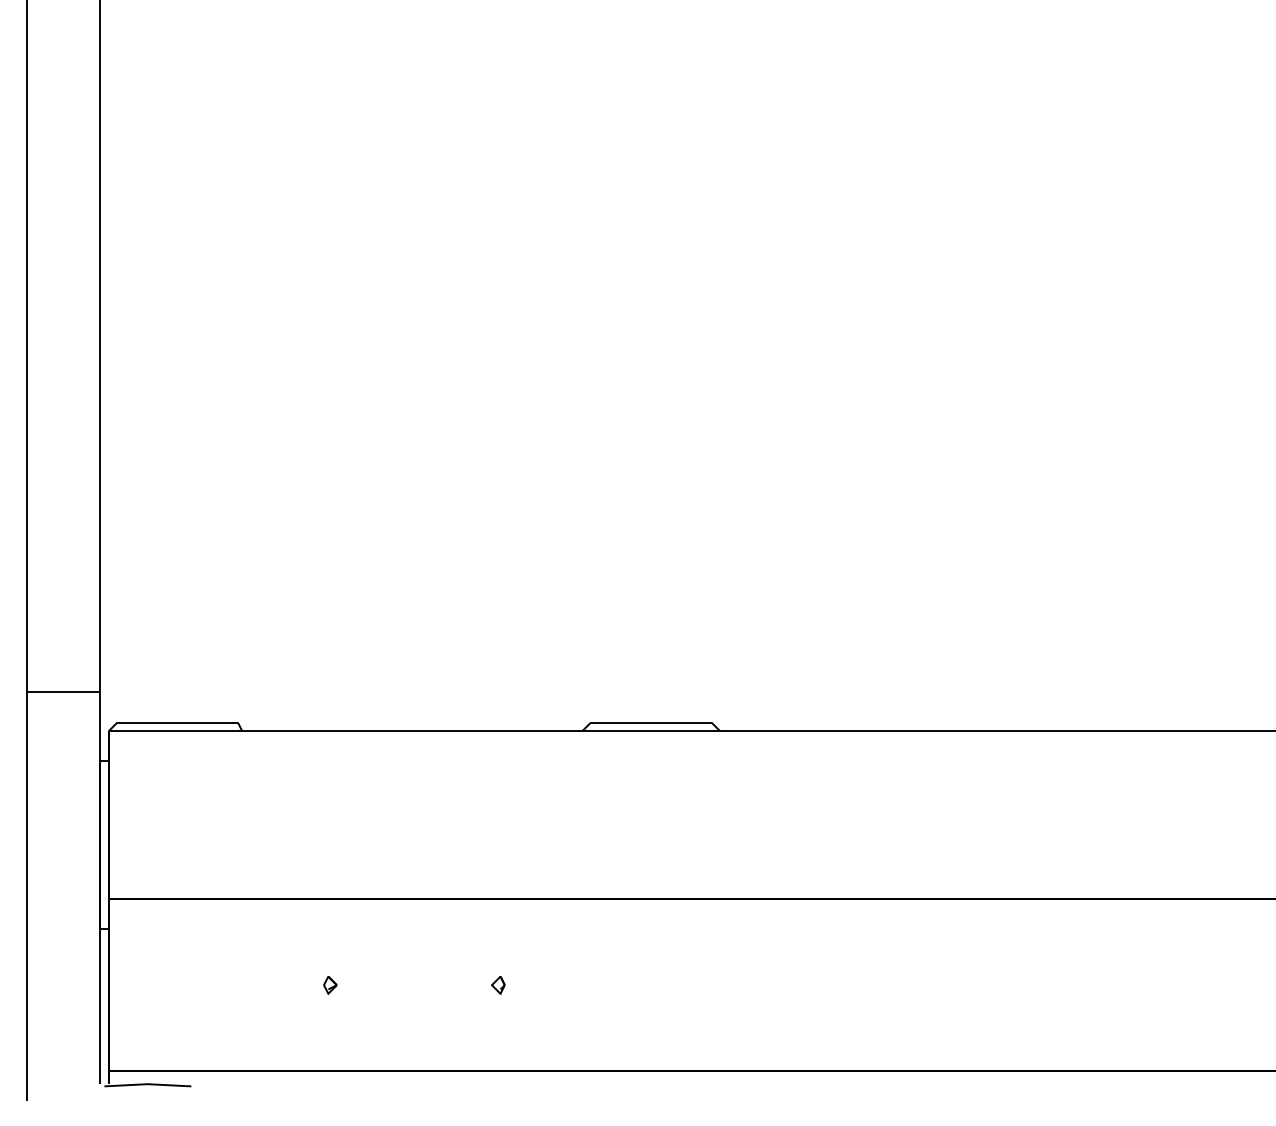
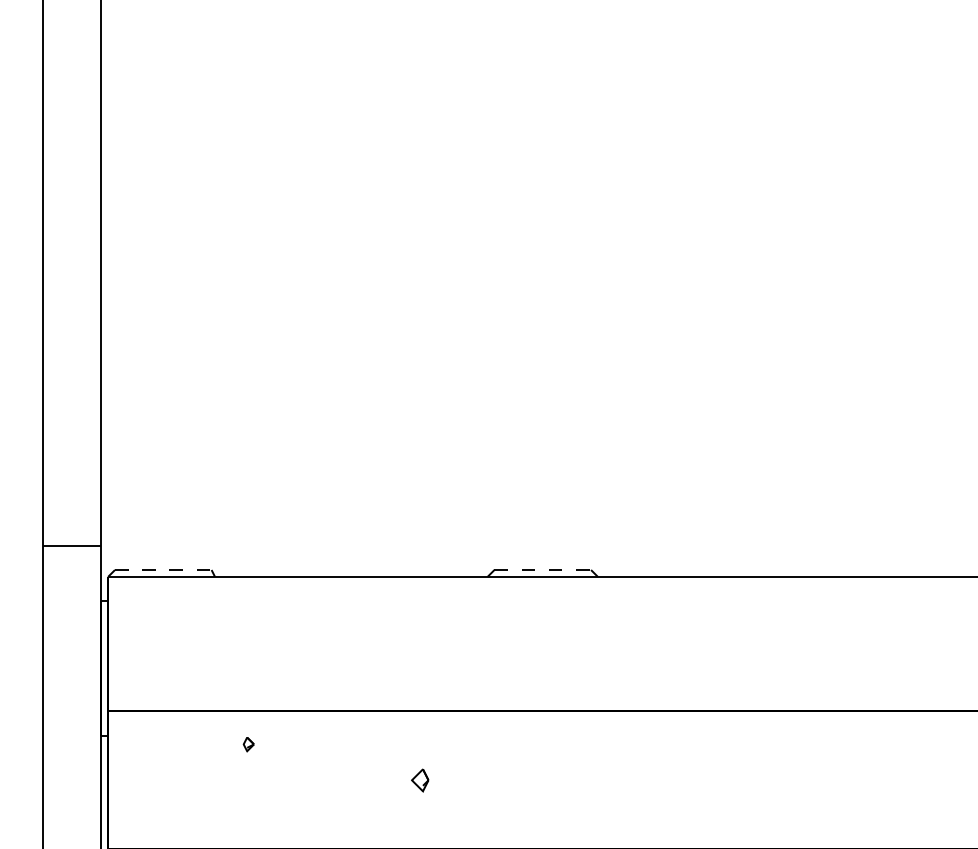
line: (178, 722) -> (163, 569), solid -> dashed
line: (651, 722) -> (542, 569), solid -> dashed
part: (330, 985) -> (248, 744), moved
part: (498, 985) -> (420, 780), size x1.6

